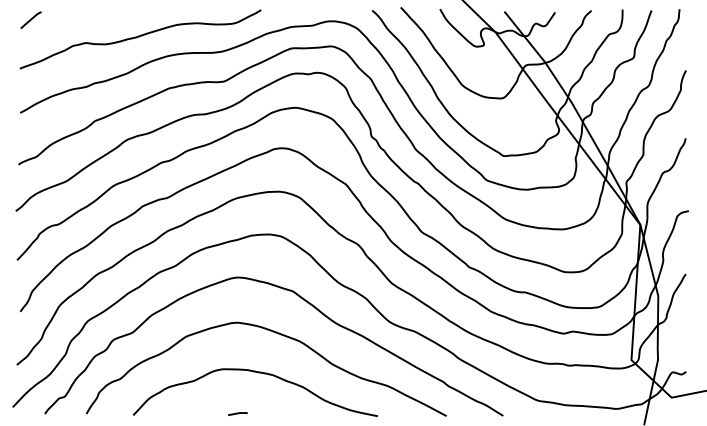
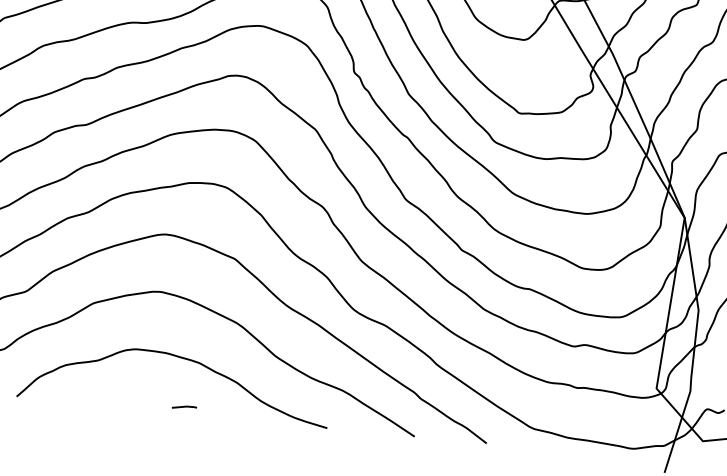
line: (237, 413) -> (184, 406), moved

